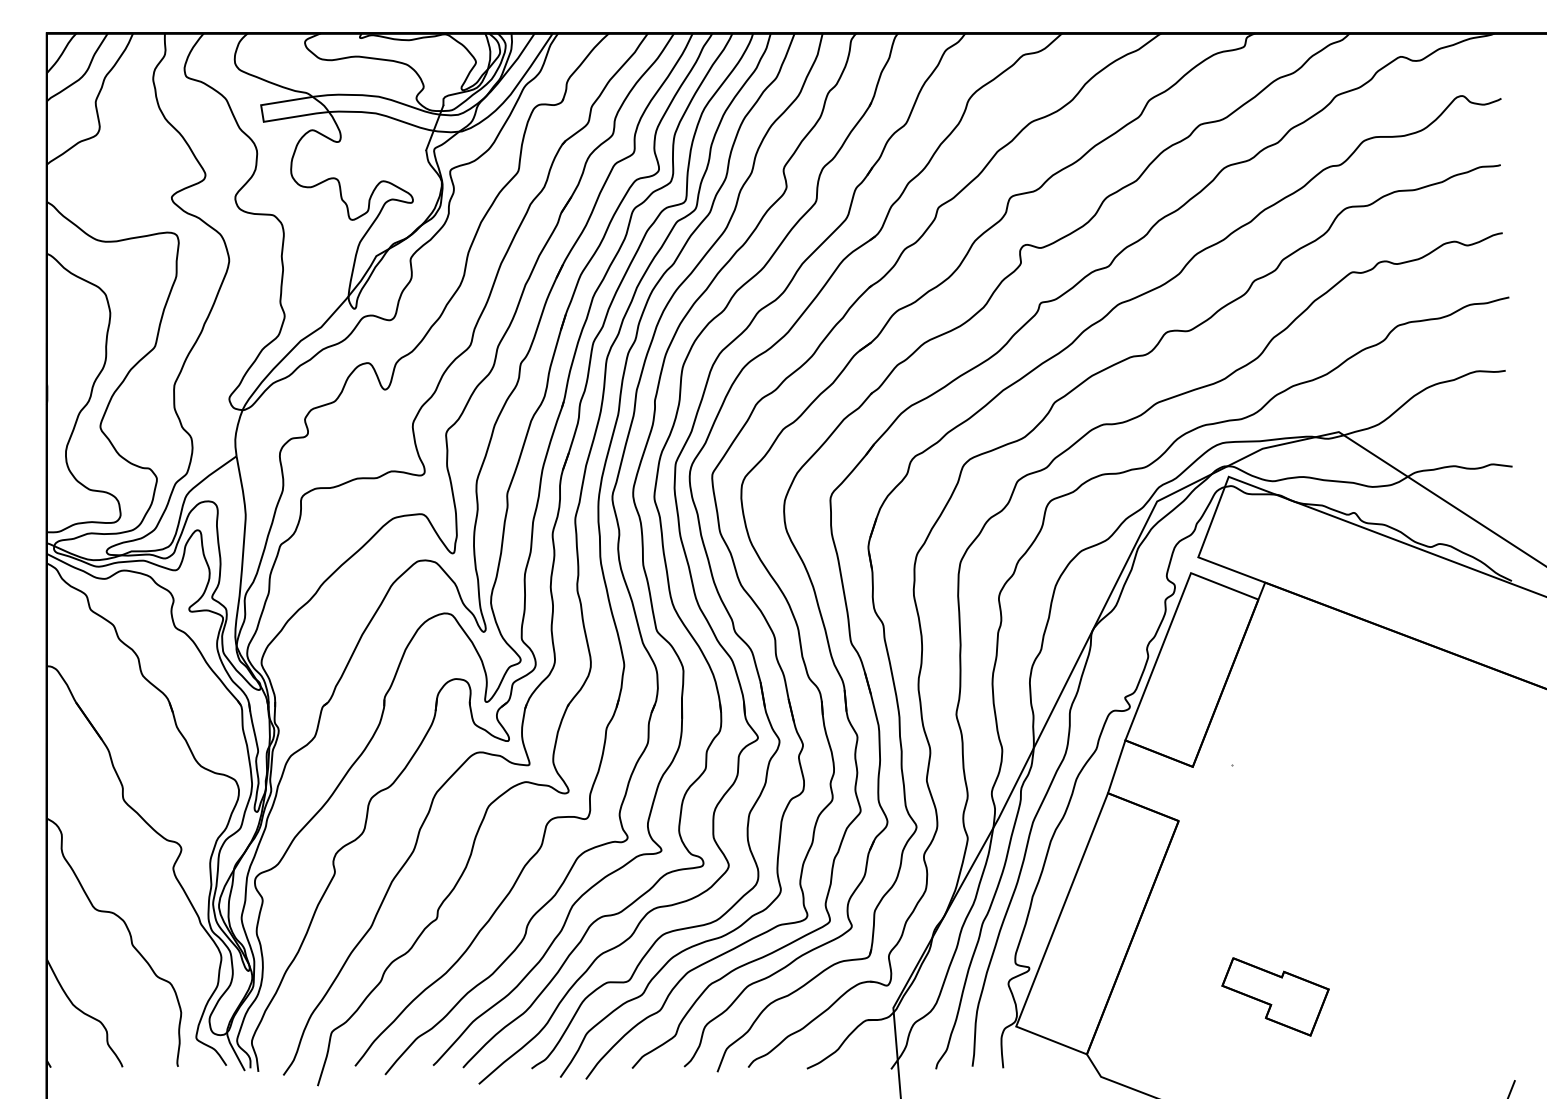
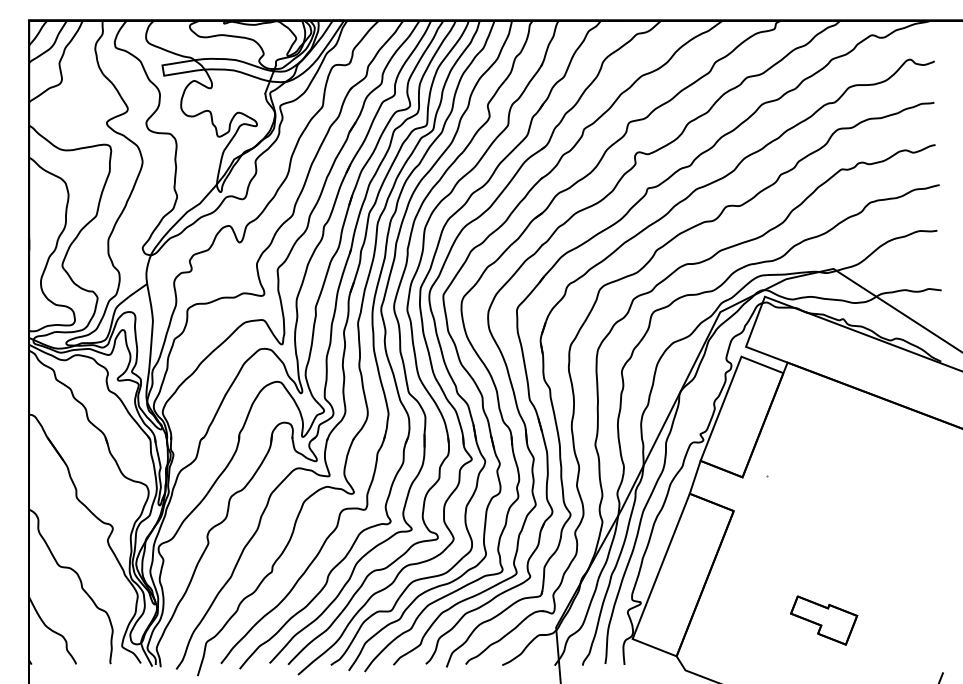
part: (1276, 996) -> (824, 620), moved

